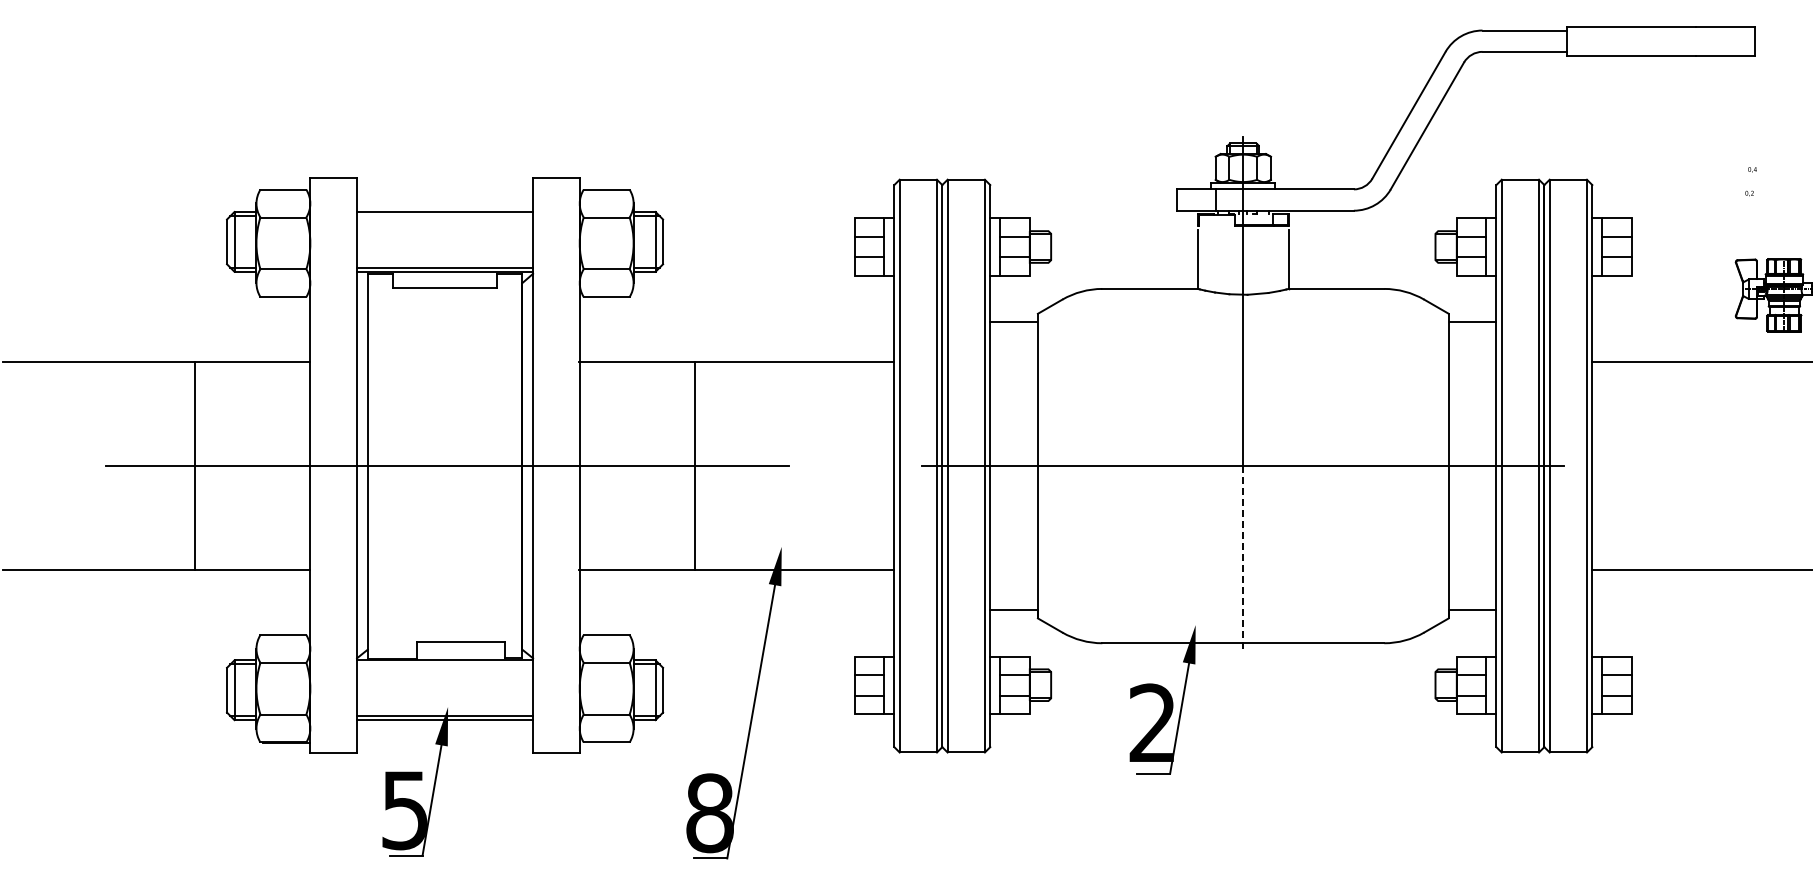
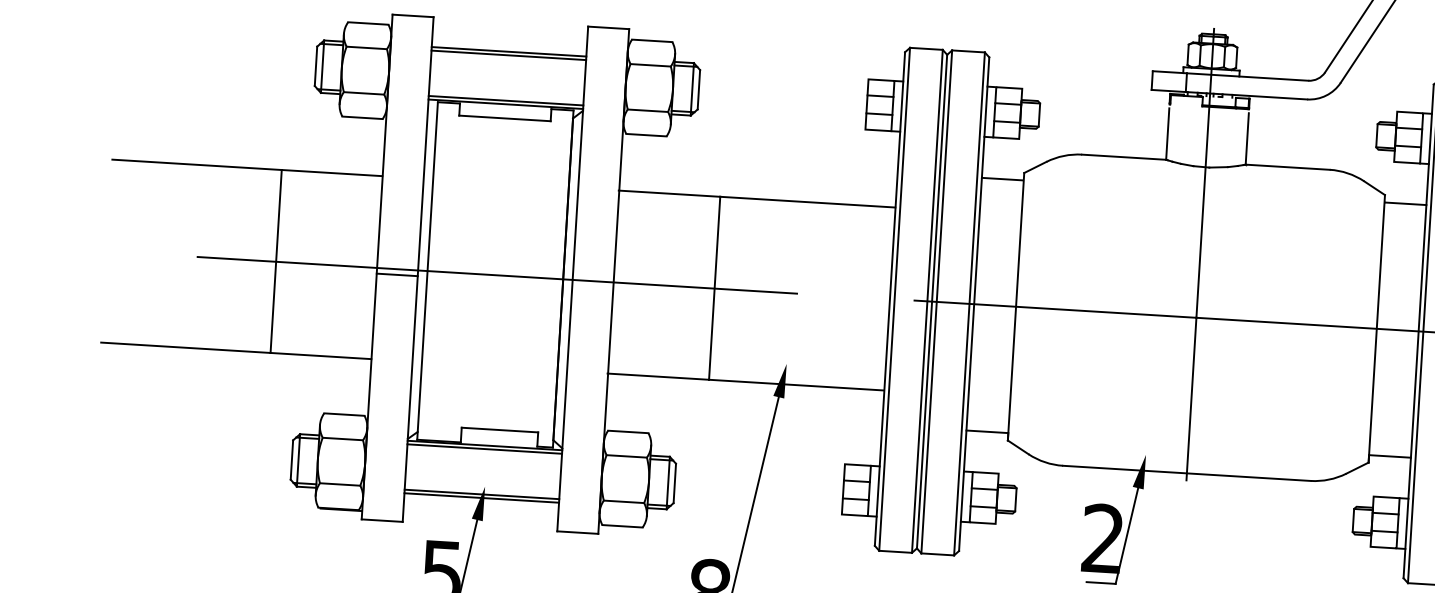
line: (445, 216) -> (509, 55), added
line: (333, 472) -> (397, 274), added
line: (1243, 558) -> (1191, 398), dashed -> solid
line: (445, 664) -> (485, 449), added

